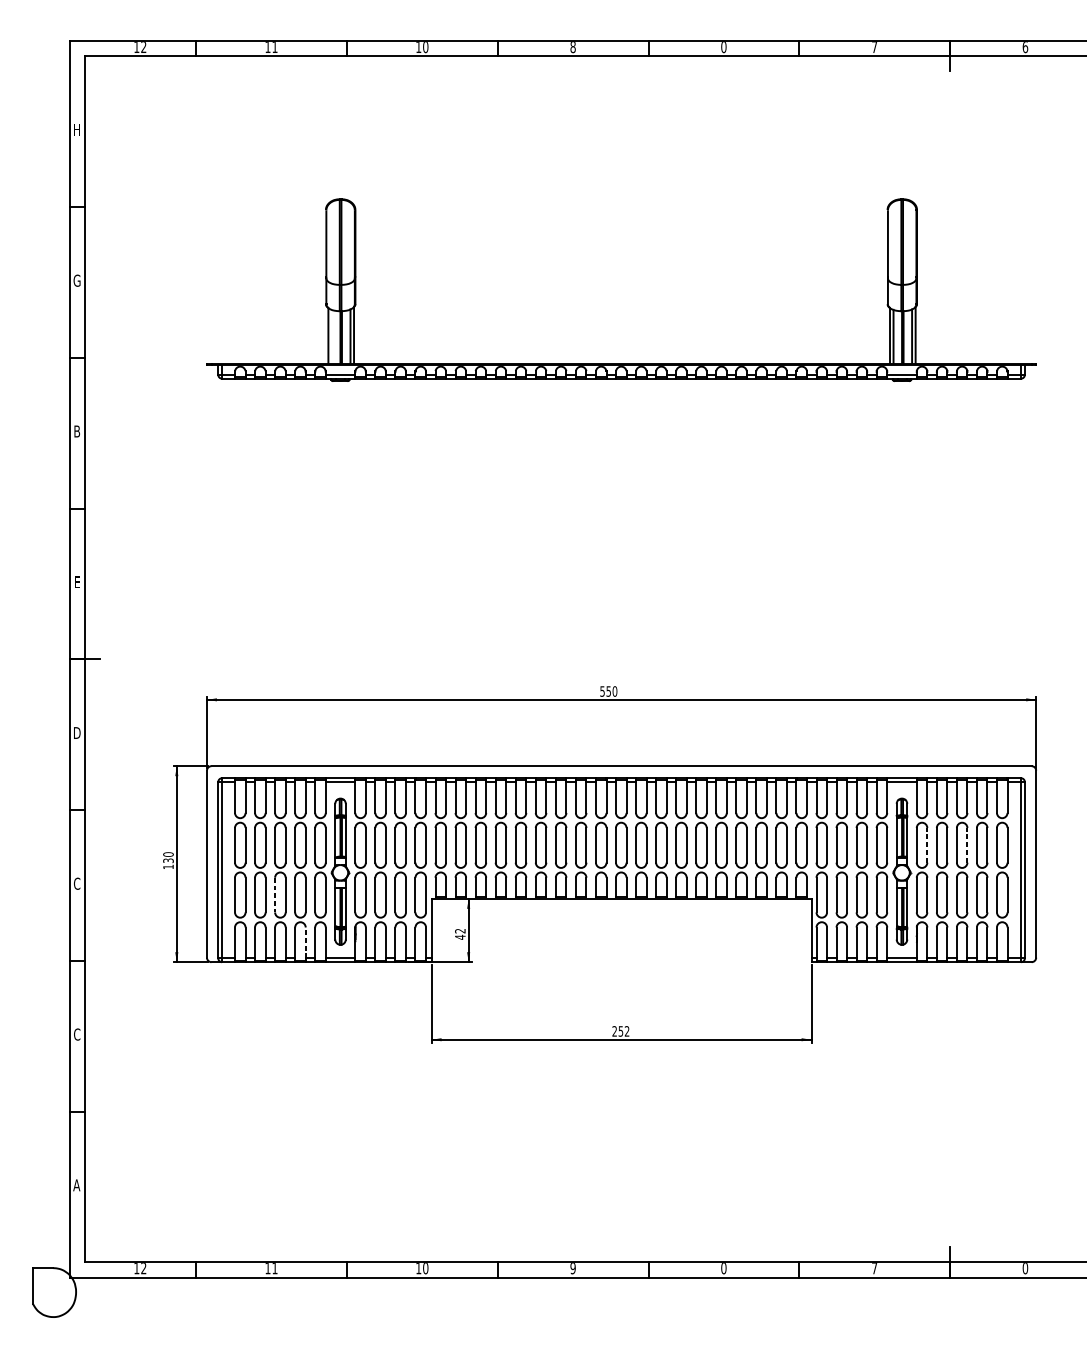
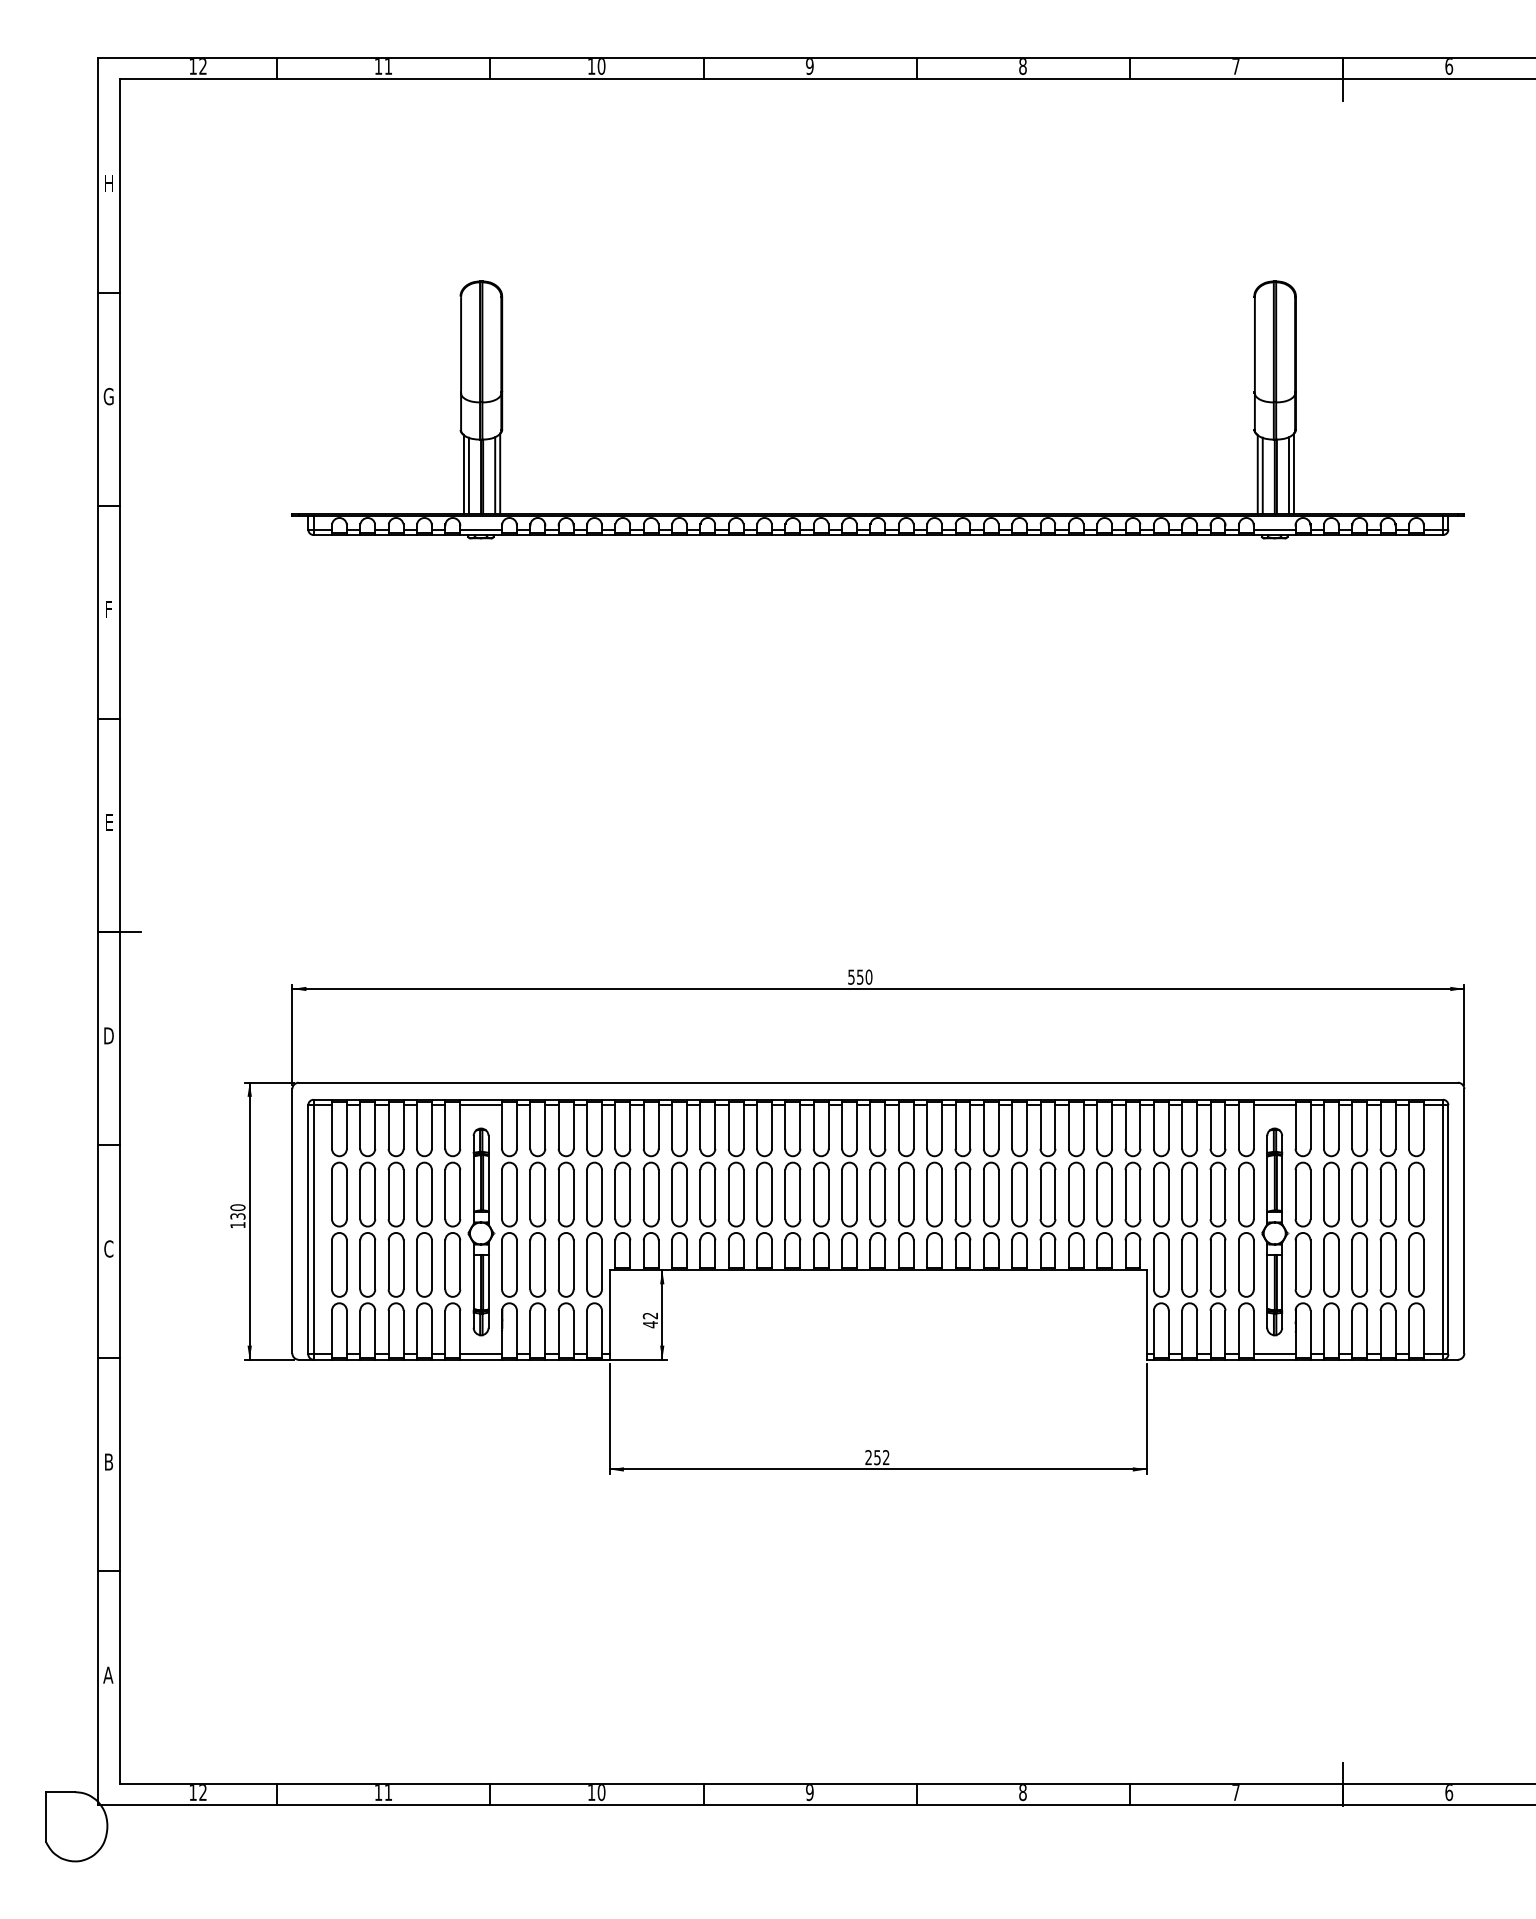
text: (572, 47) -> (809, 66), 8 -> 9
text: (723, 47) -> (1022, 66), 0 -> 8
line: (331, 336) -> (468, 475), added
text: (76, 431) -> (108, 609), B -> F
line: (927, 845) -> (1310, 1194), dashed -> solid
line: (967, 845) -> (1367, 1194), dashed -> solid
line: (275, 894) -> (388, 1264), dashed -> solid
line: (305, 942) -> (431, 1332), dashed -> solid
text: (76, 1034) -> (108, 1461), C -> B
text: (723, 1268) -> (1022, 1792), 0 -> 8
text: (1025, 1268) -> (1449, 1792), 0 -> 6

